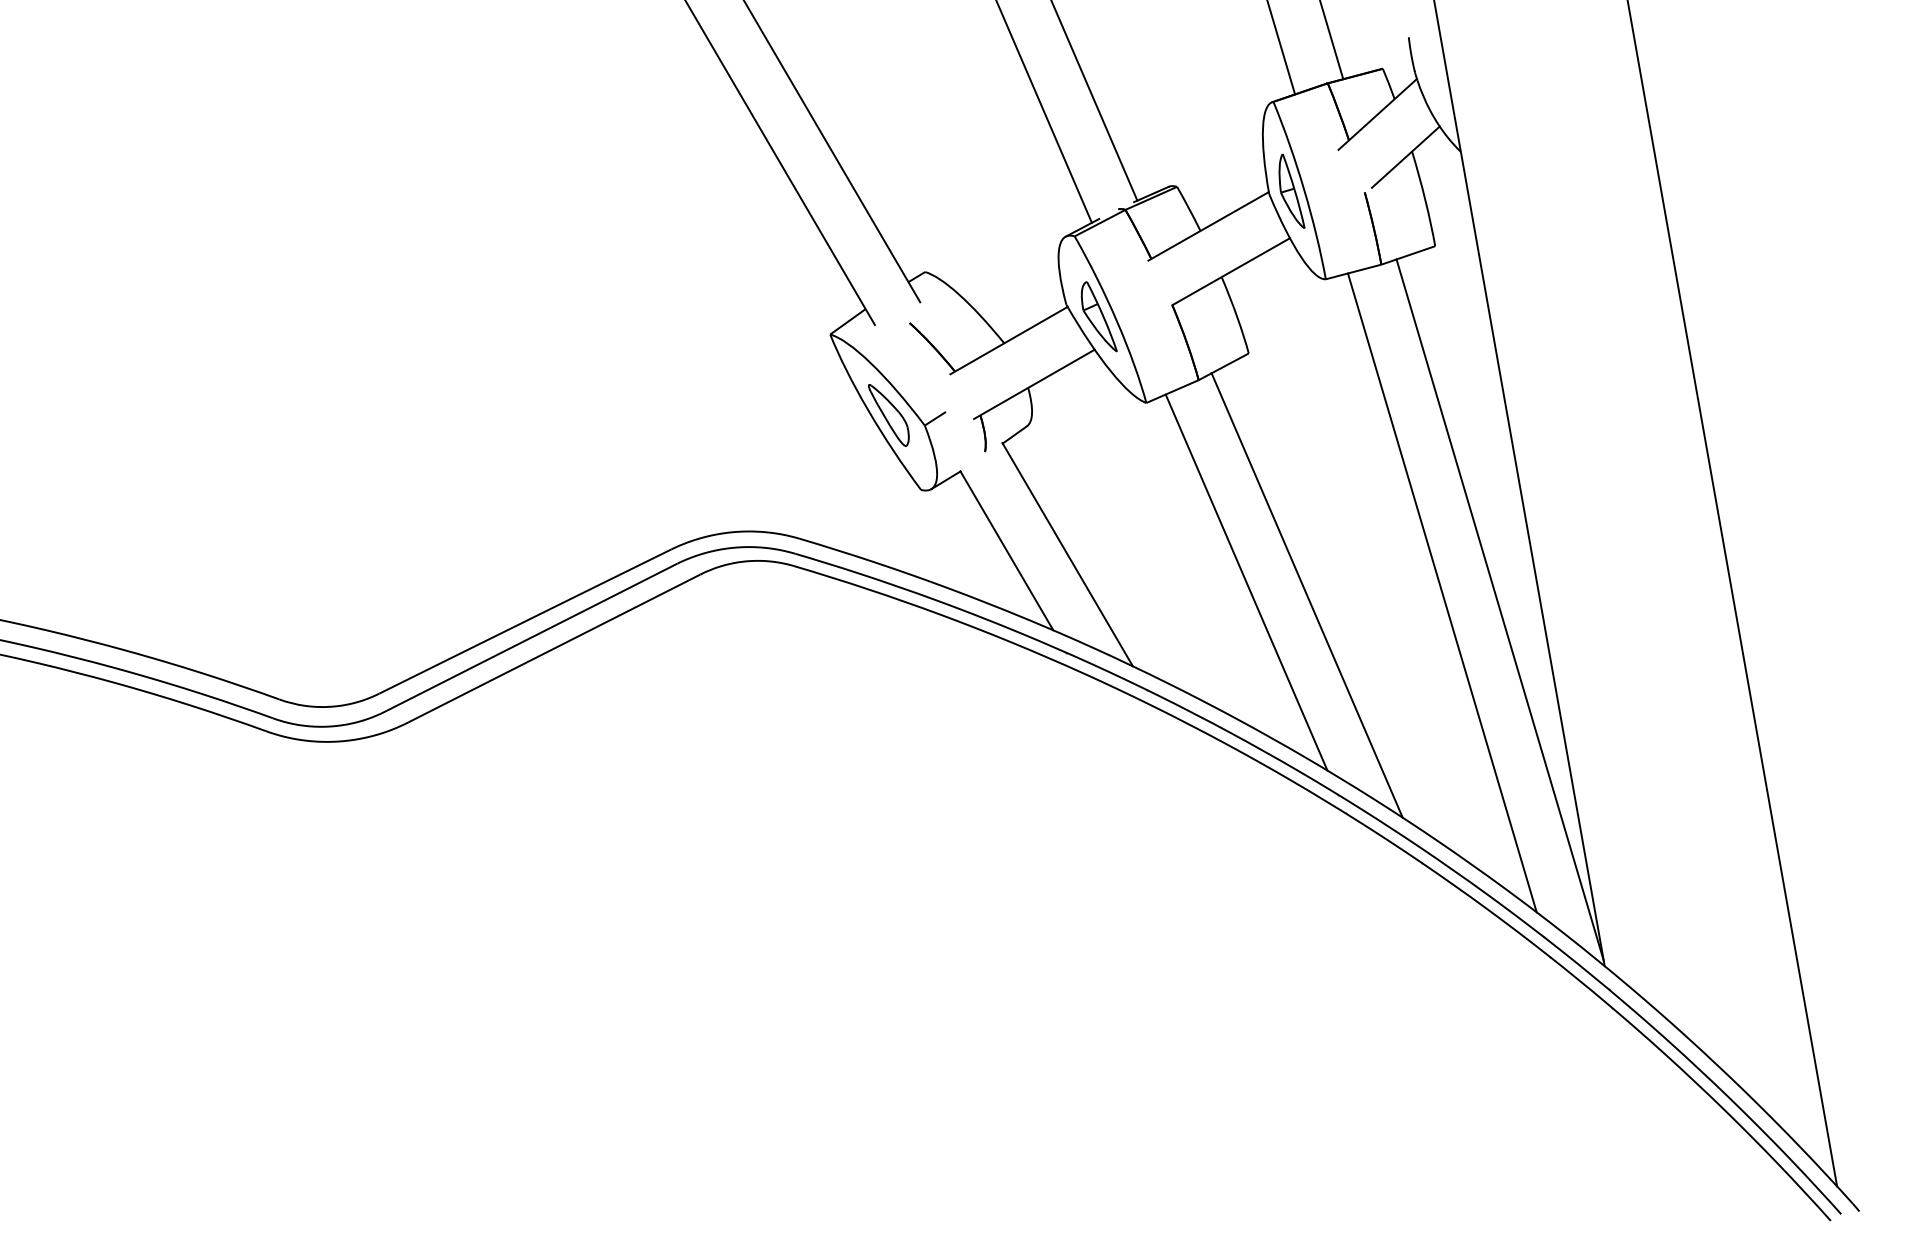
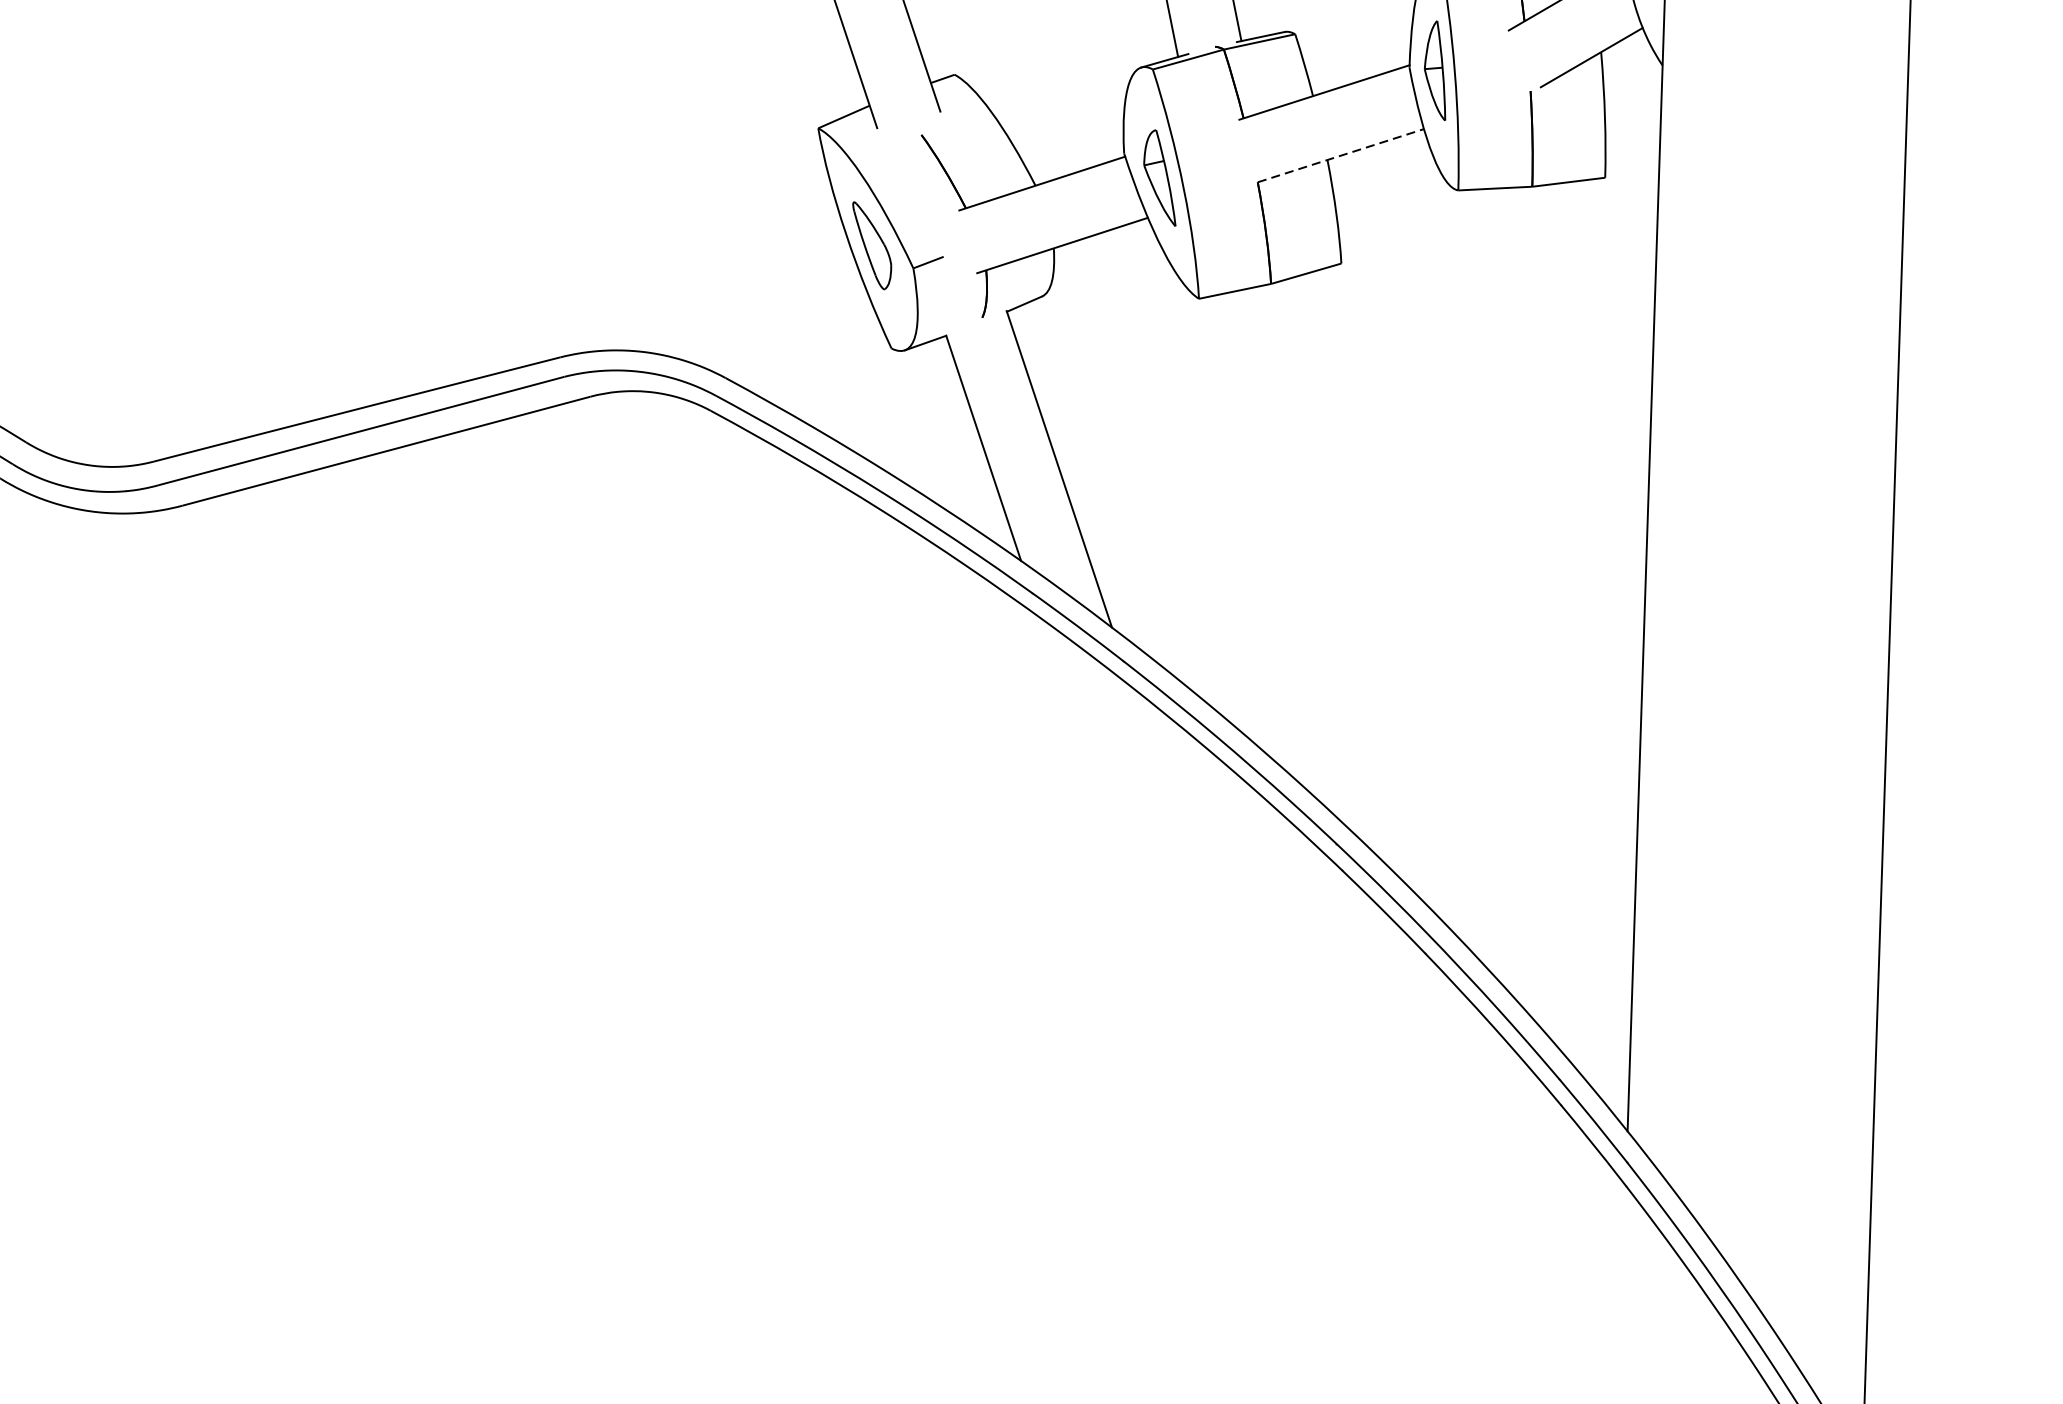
line: (1231, 271) -> (1341, 155), solid -> dashed
line: (1246, 582) -> (1277, 551), removed
line: (1441, 592) -> (1521, 616), removed
line: (1306, 595) -> (1349, 584), removed
line: (1499, 609) -> (1589, 653), removed

